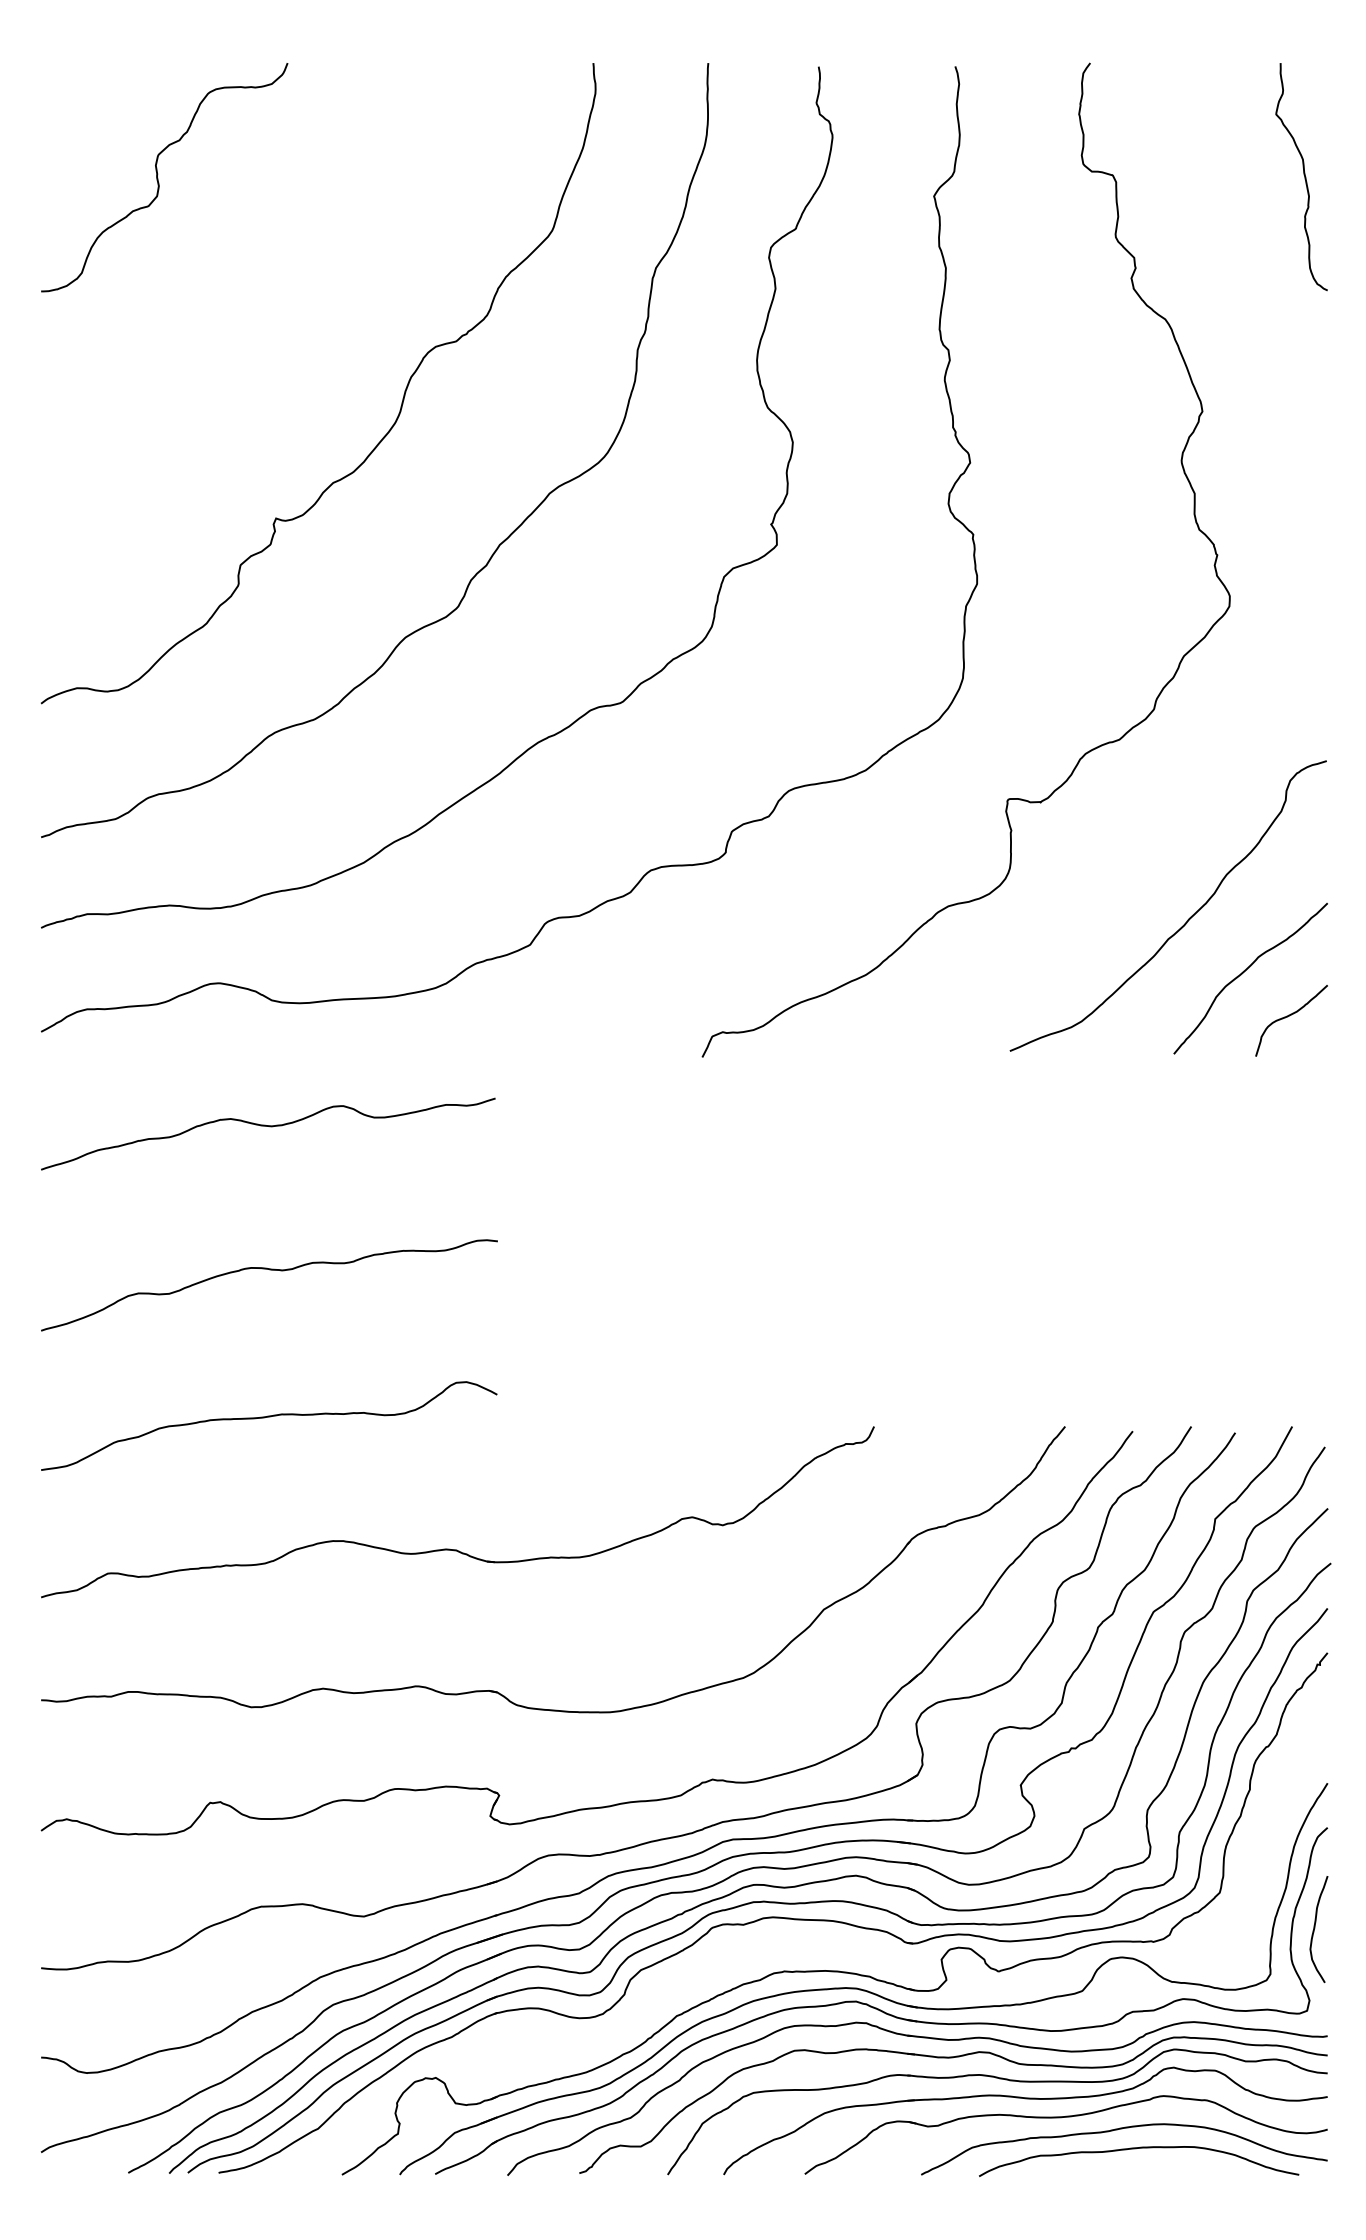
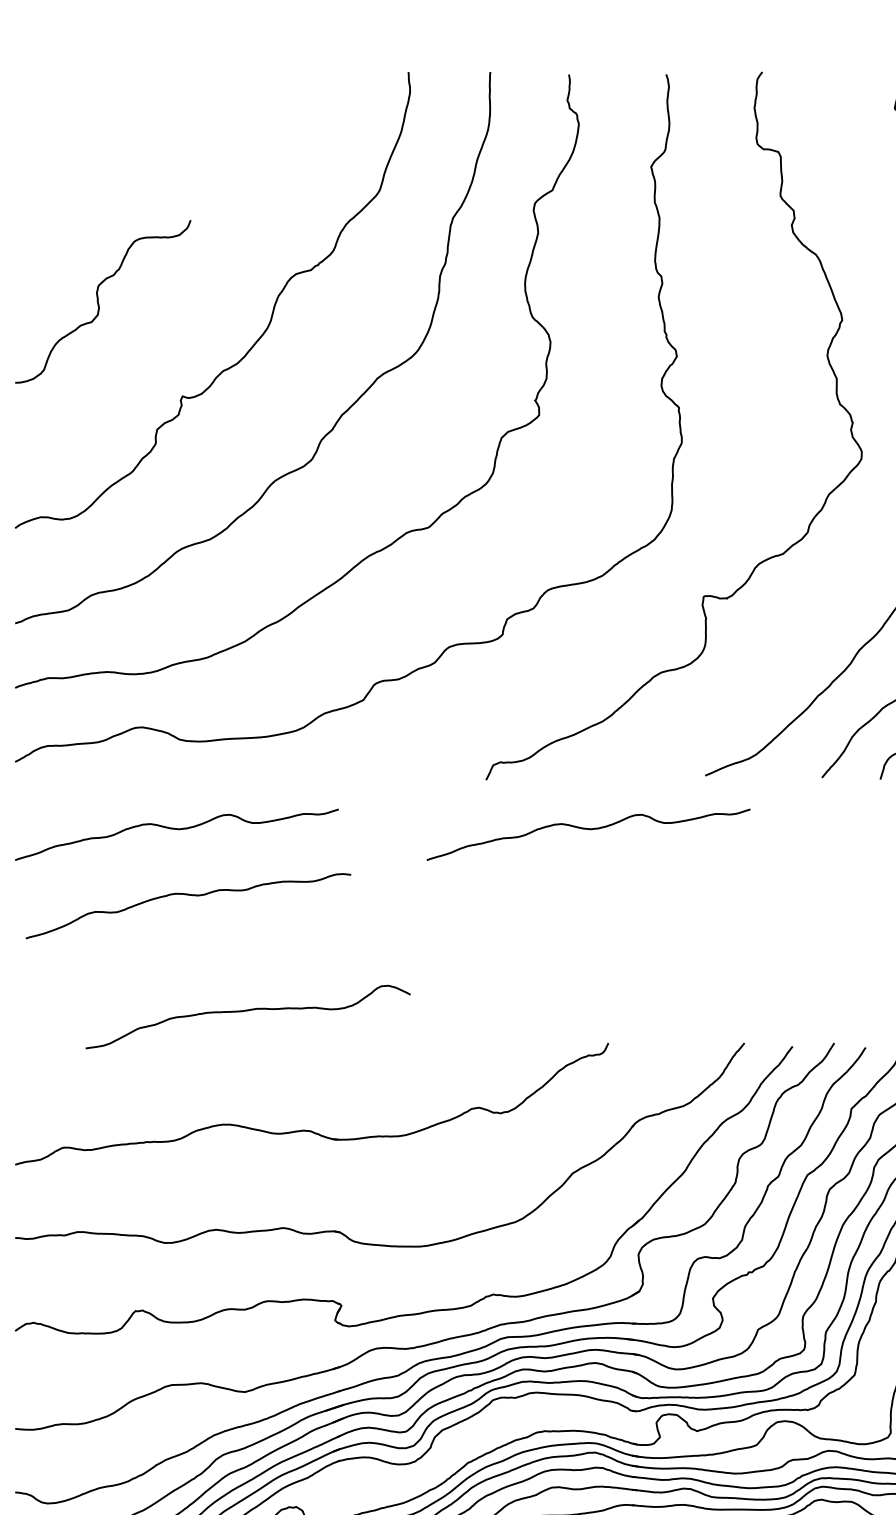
curve: (158, 178) -> (98, 302), moved
curve: (847, 1127) -> (589, 830), added
curve: (269, 1270) -> (188, 895), moved
curve: (269, 1417) -> (248, 1010), moved

